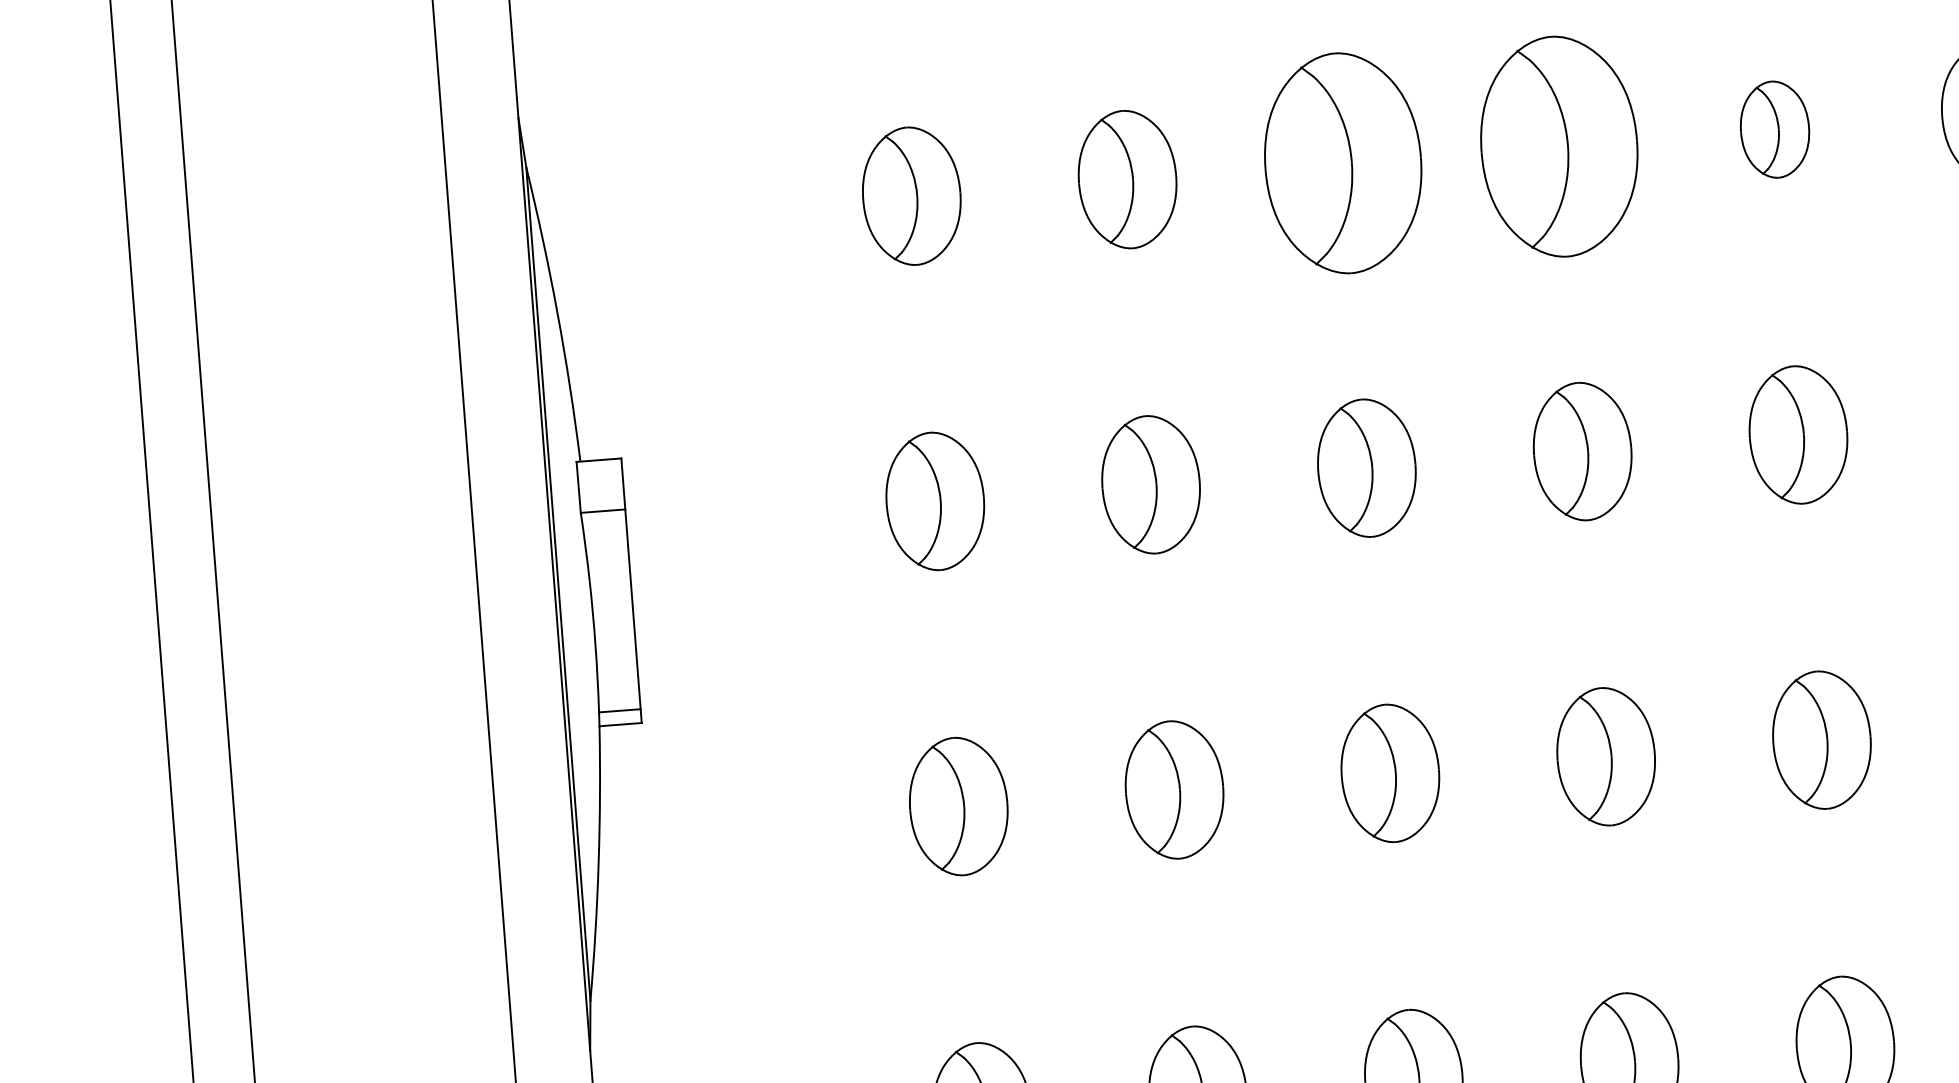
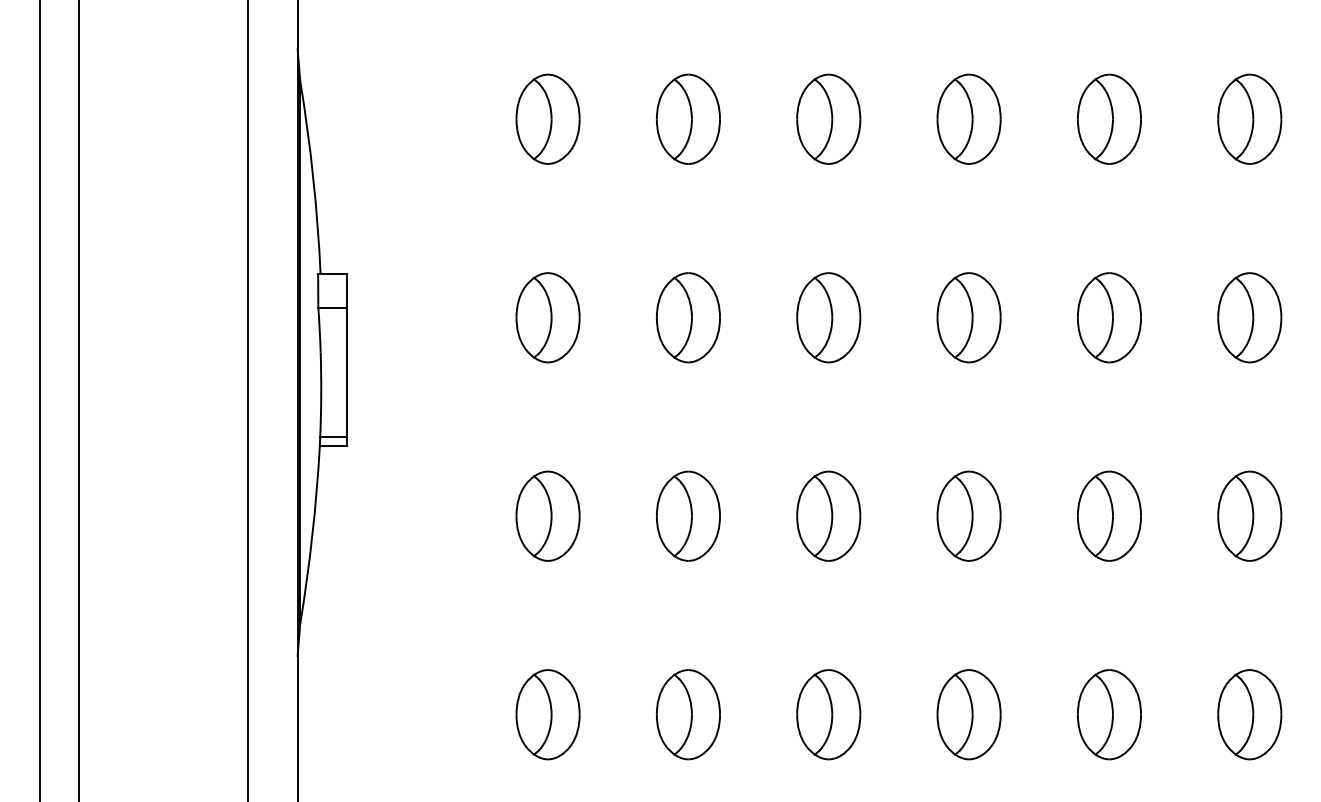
part: (1774, 128) -> (1109, 118), size x1.43
part: (1558, 145) -> (968, 118), size x0.62
part: (1342, 161) -> (828, 118), size x0.62

